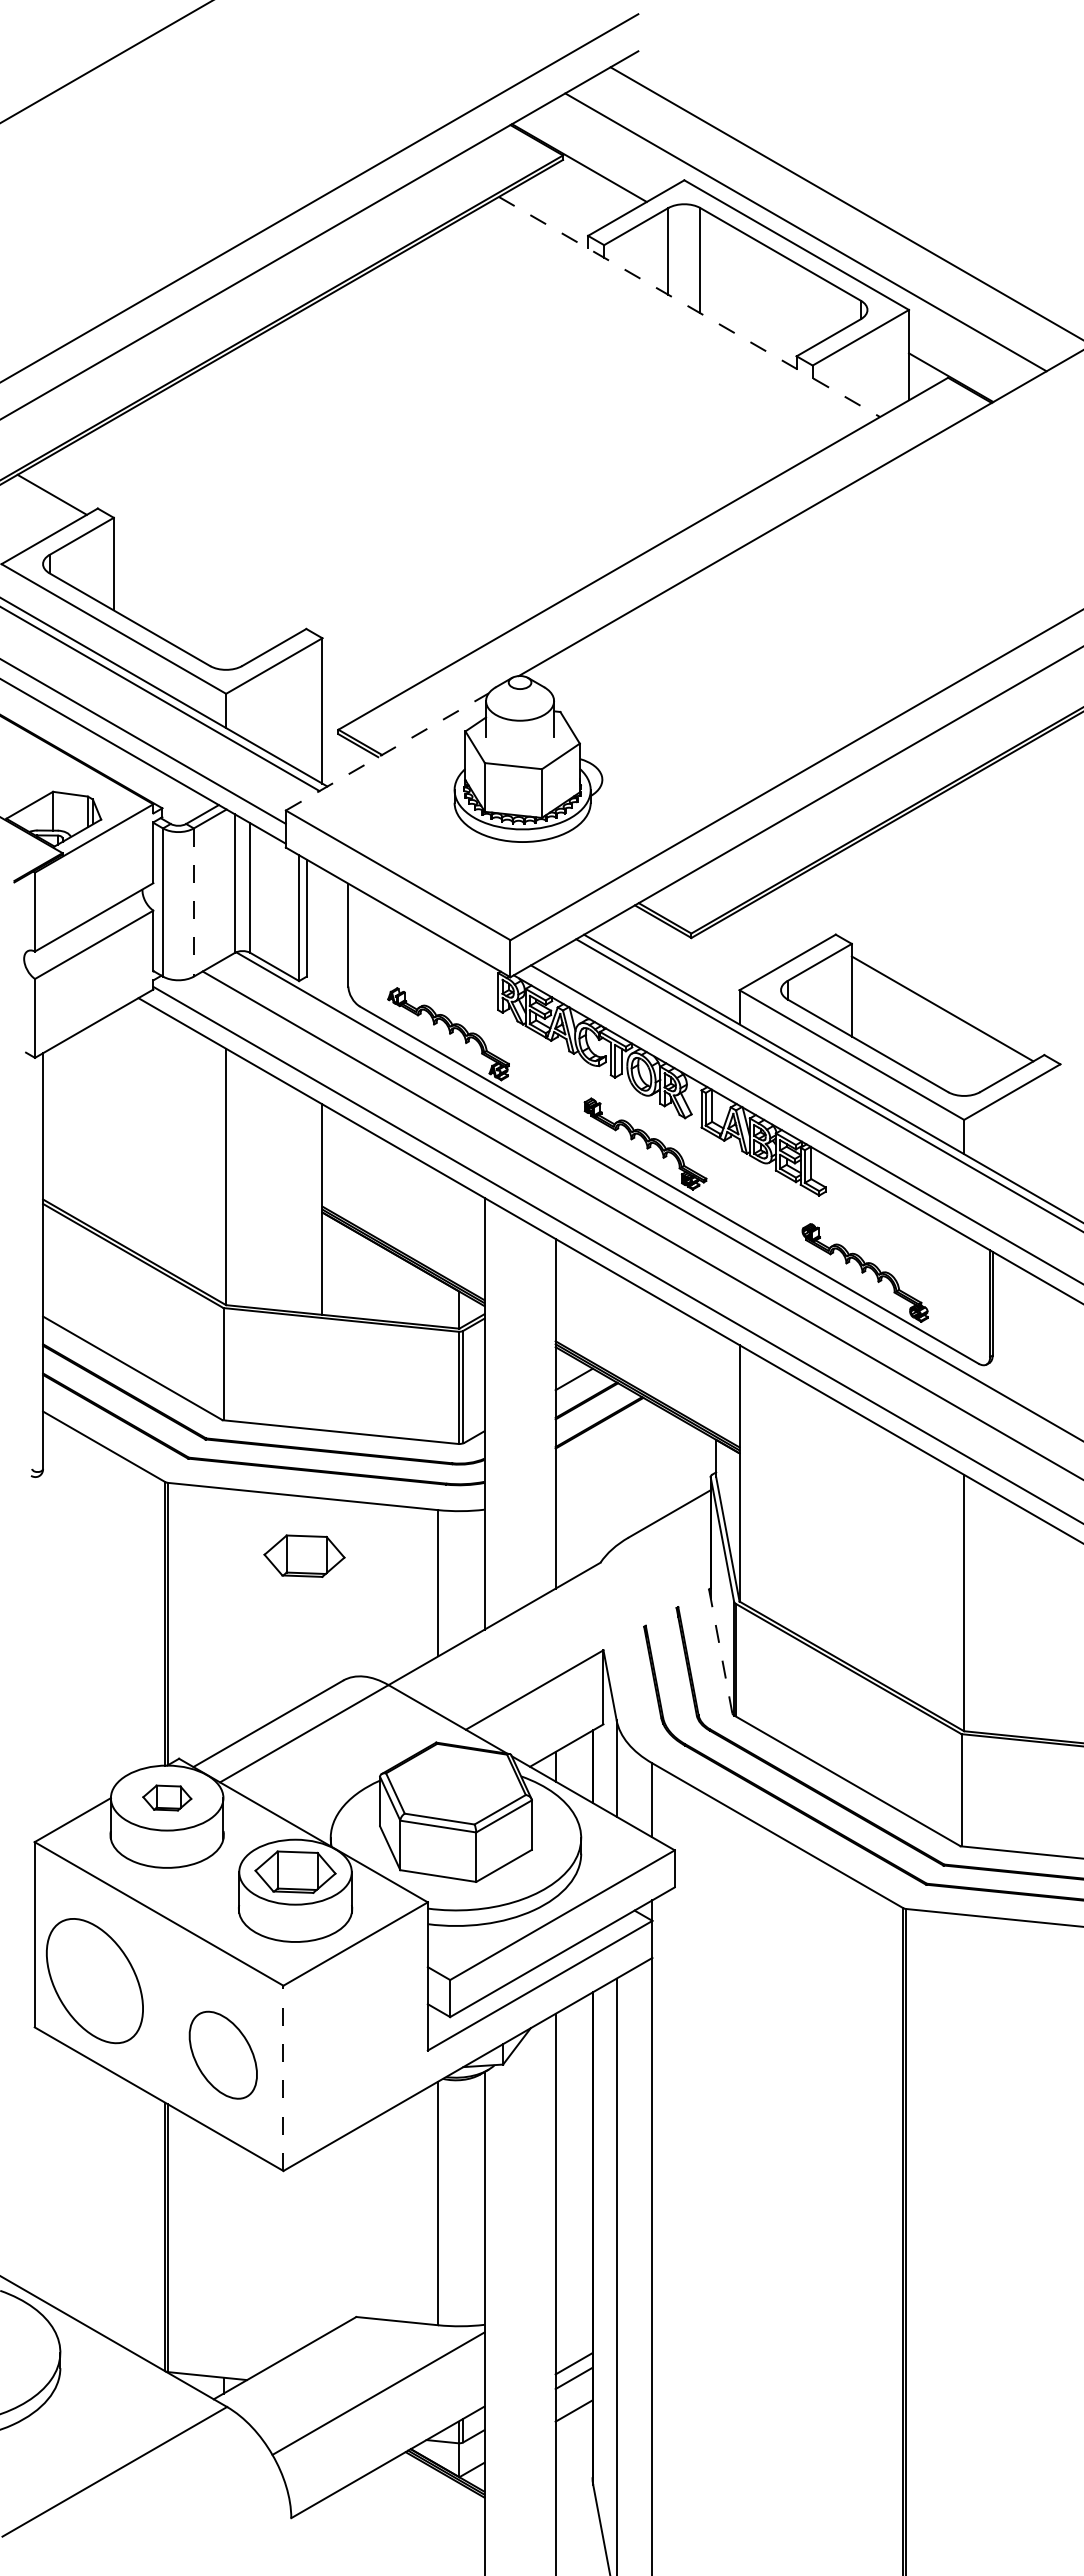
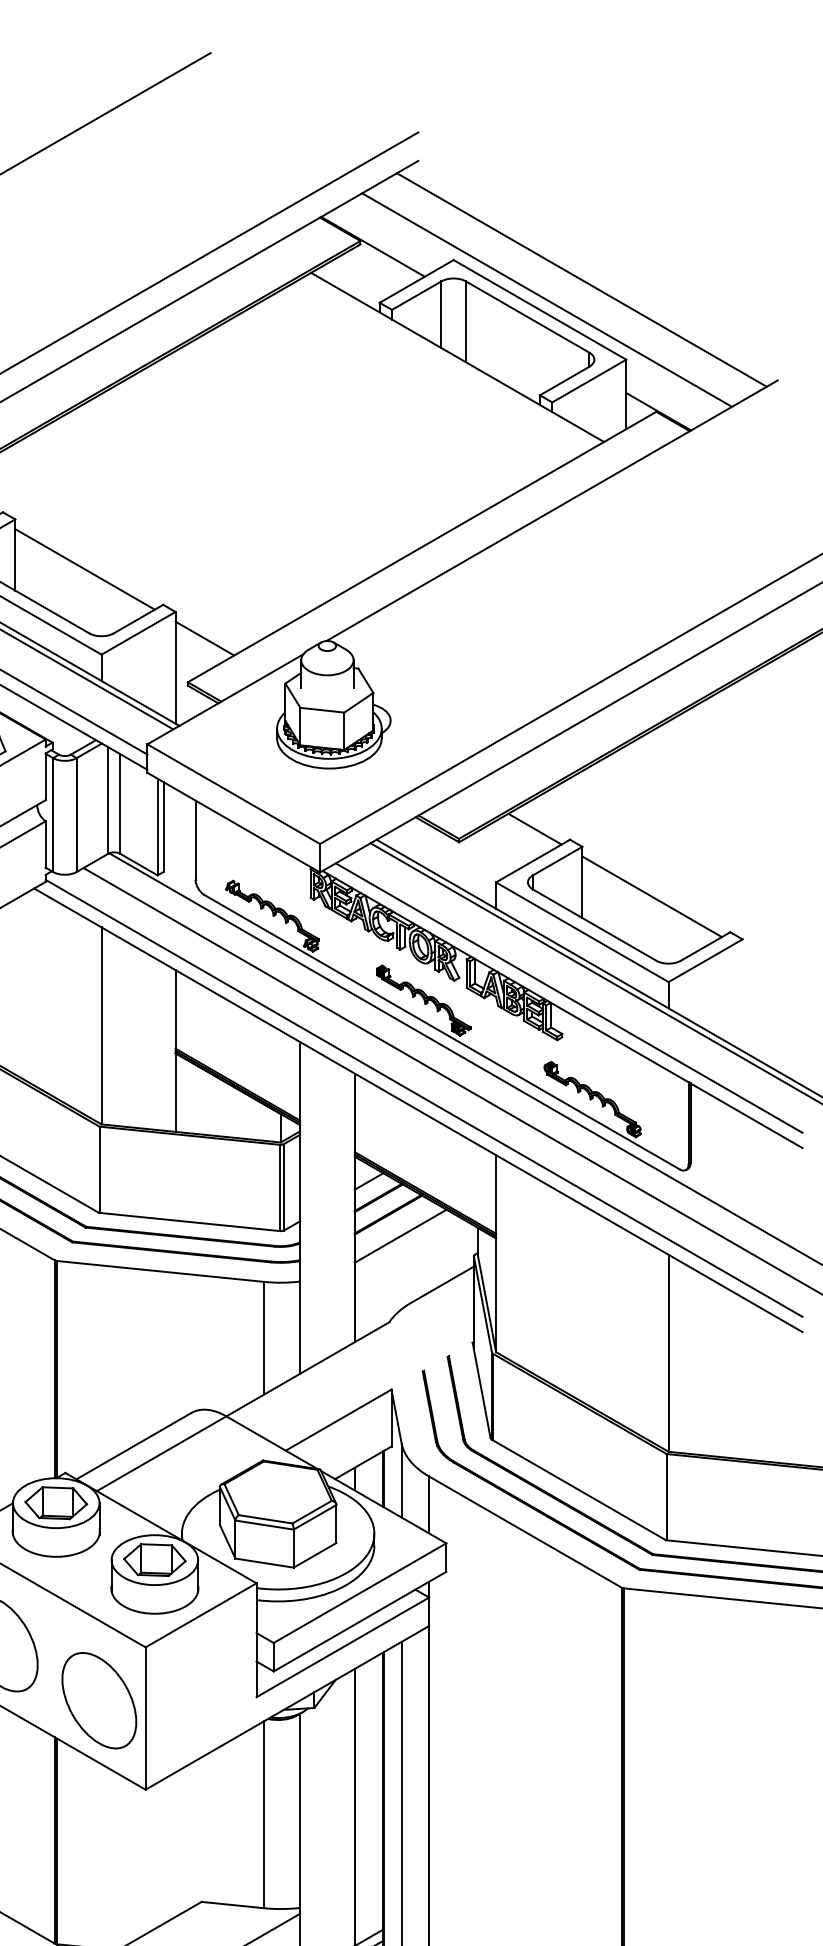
line: (689, 307) -> (457, 357), dashed -> solid
line: (204, 582) -> (84, 569), added
line: (360, 672) -> (204, 638), added
line: (387, 751) -> (225, 698), dashed -> solid
line: (193, 903) -> (76, 815), dashed -> solid
line: (789, 920) -> (534, 828), added
line: (615, 1450) -> (400, 1236), added
part: (304, 1555) -> (161, 1316), removed
line: (720, 1651) -> (481, 1390), dashed -> solid
part: (167, 1797) -> (56, 1502), size x1.67
part: (223, 2055) -> (99, 1700), size x1.43
line: (283, 2078) -> (145, 1718), dashed -> solid

